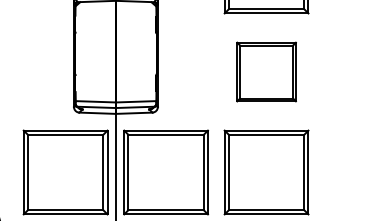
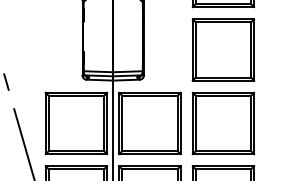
part: (266, 71) -> (223, 49), size x1.43

